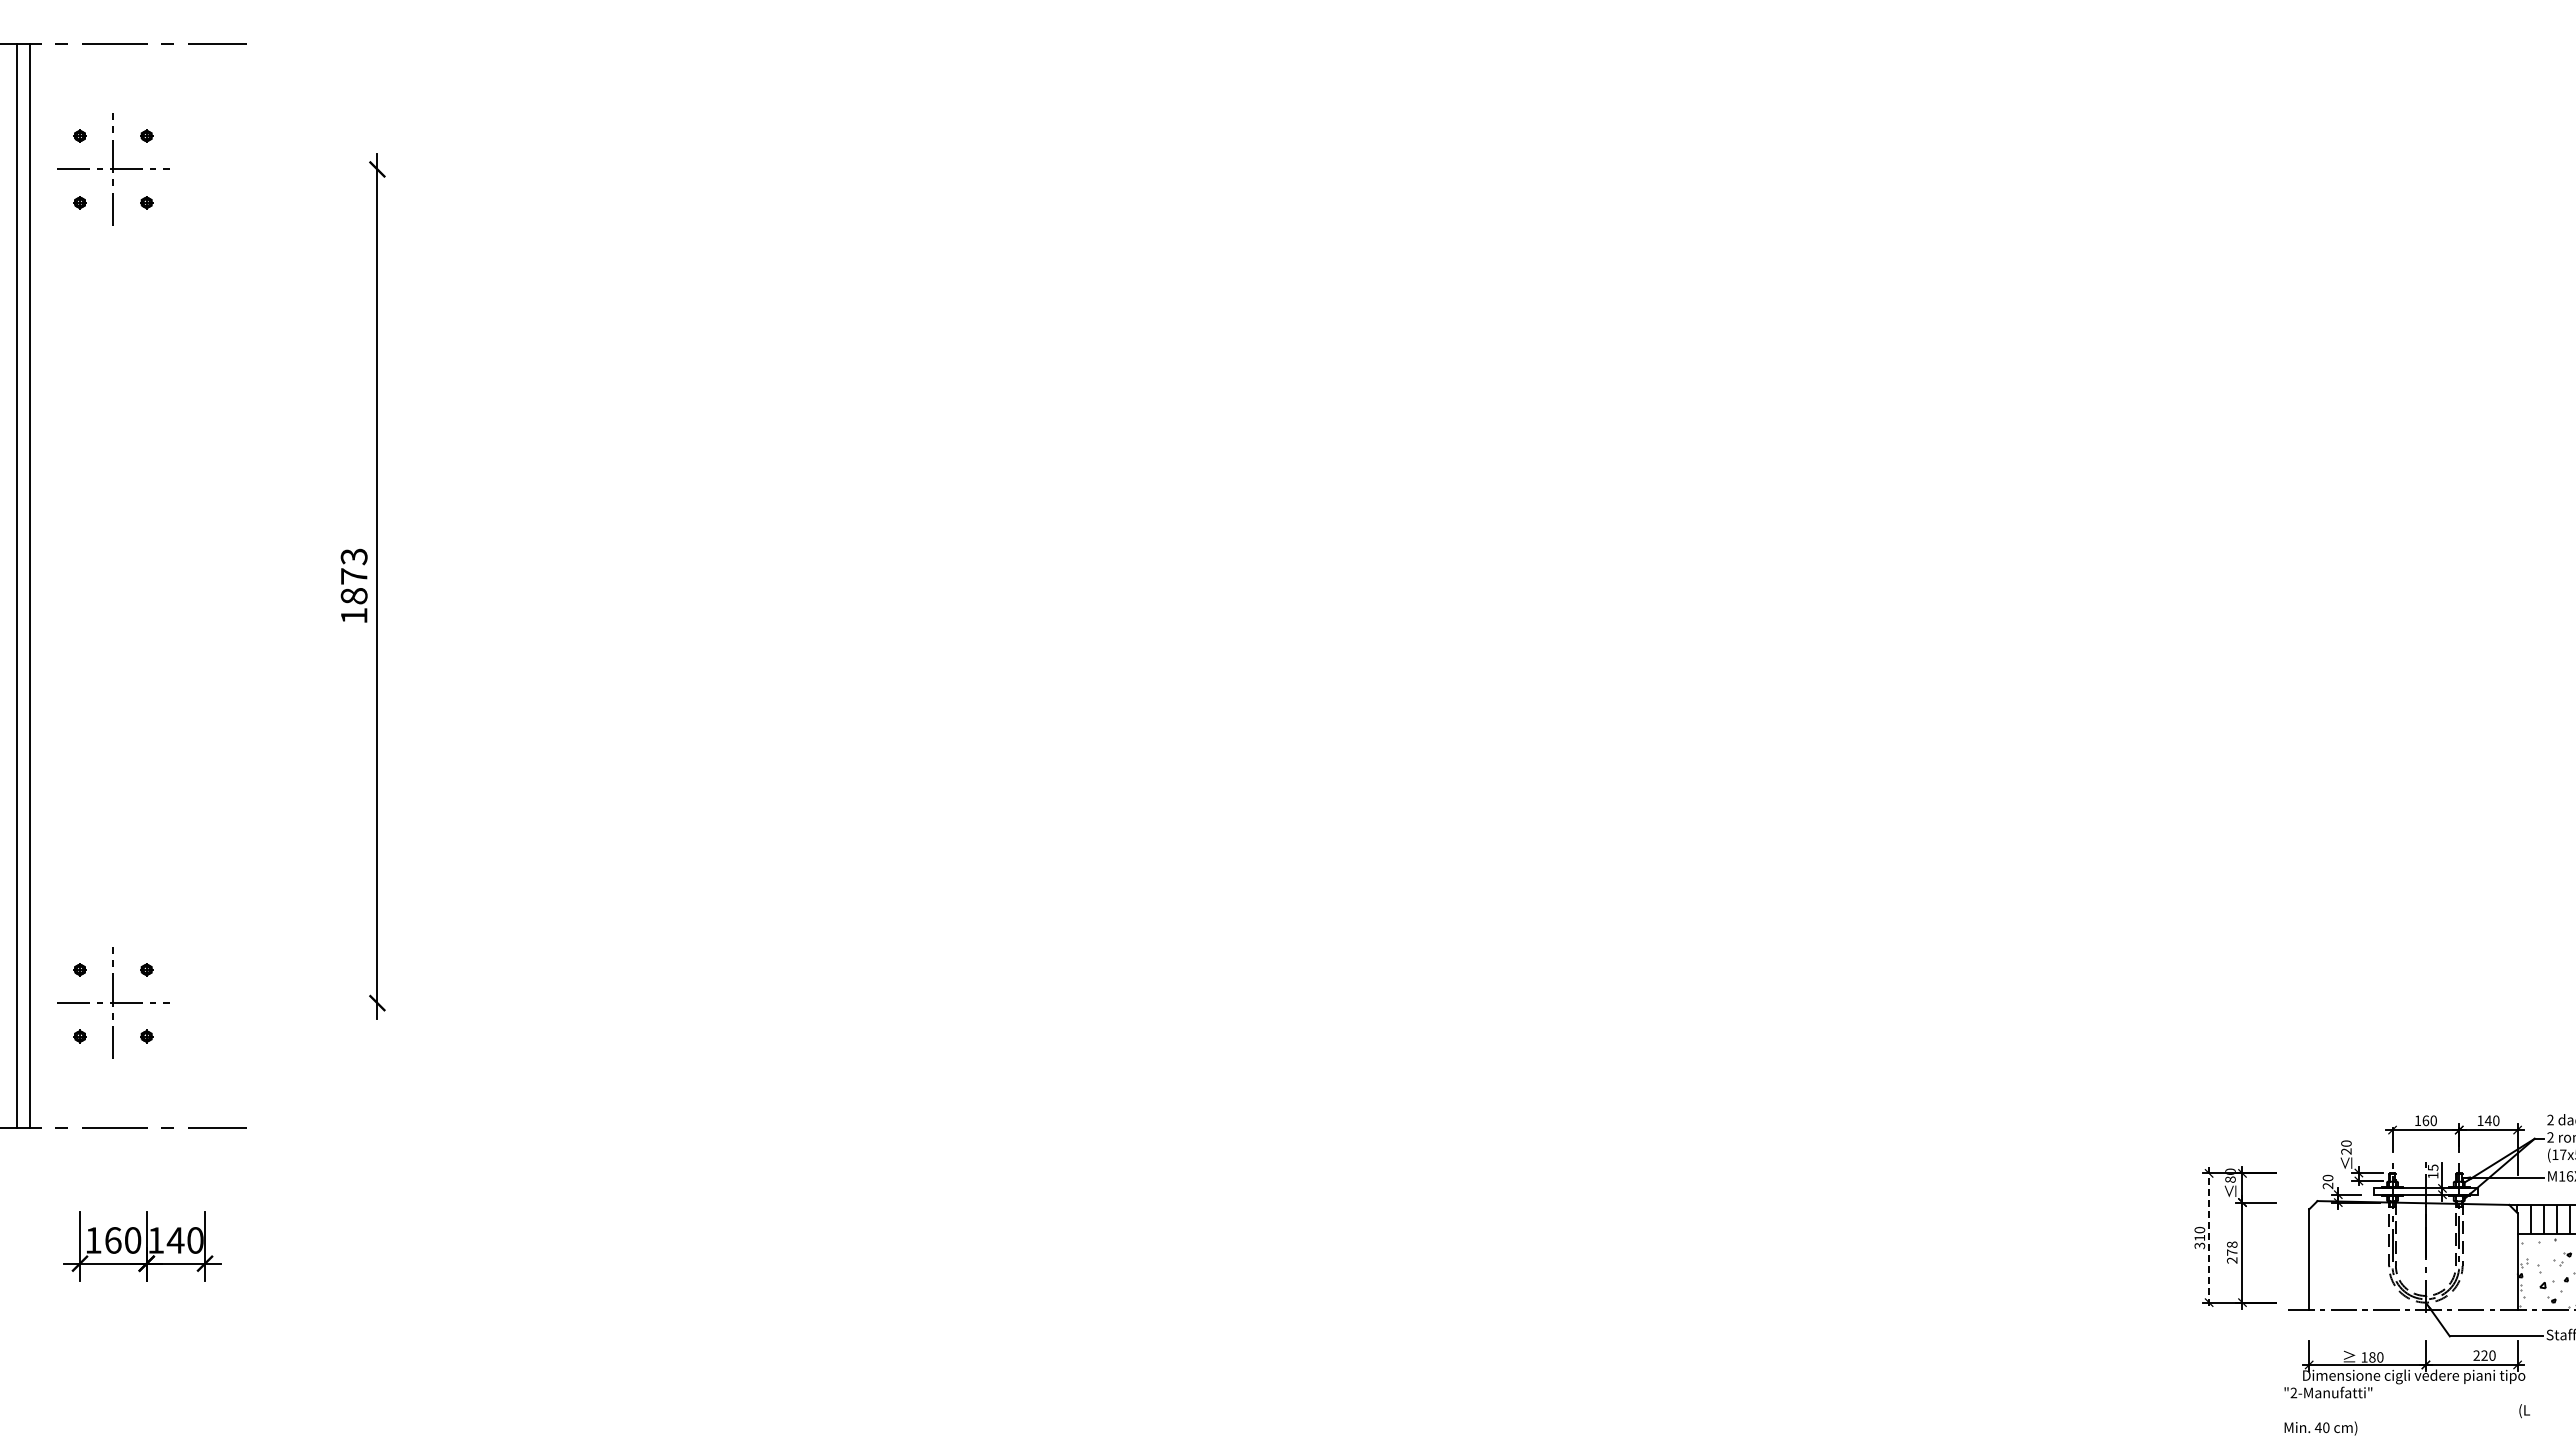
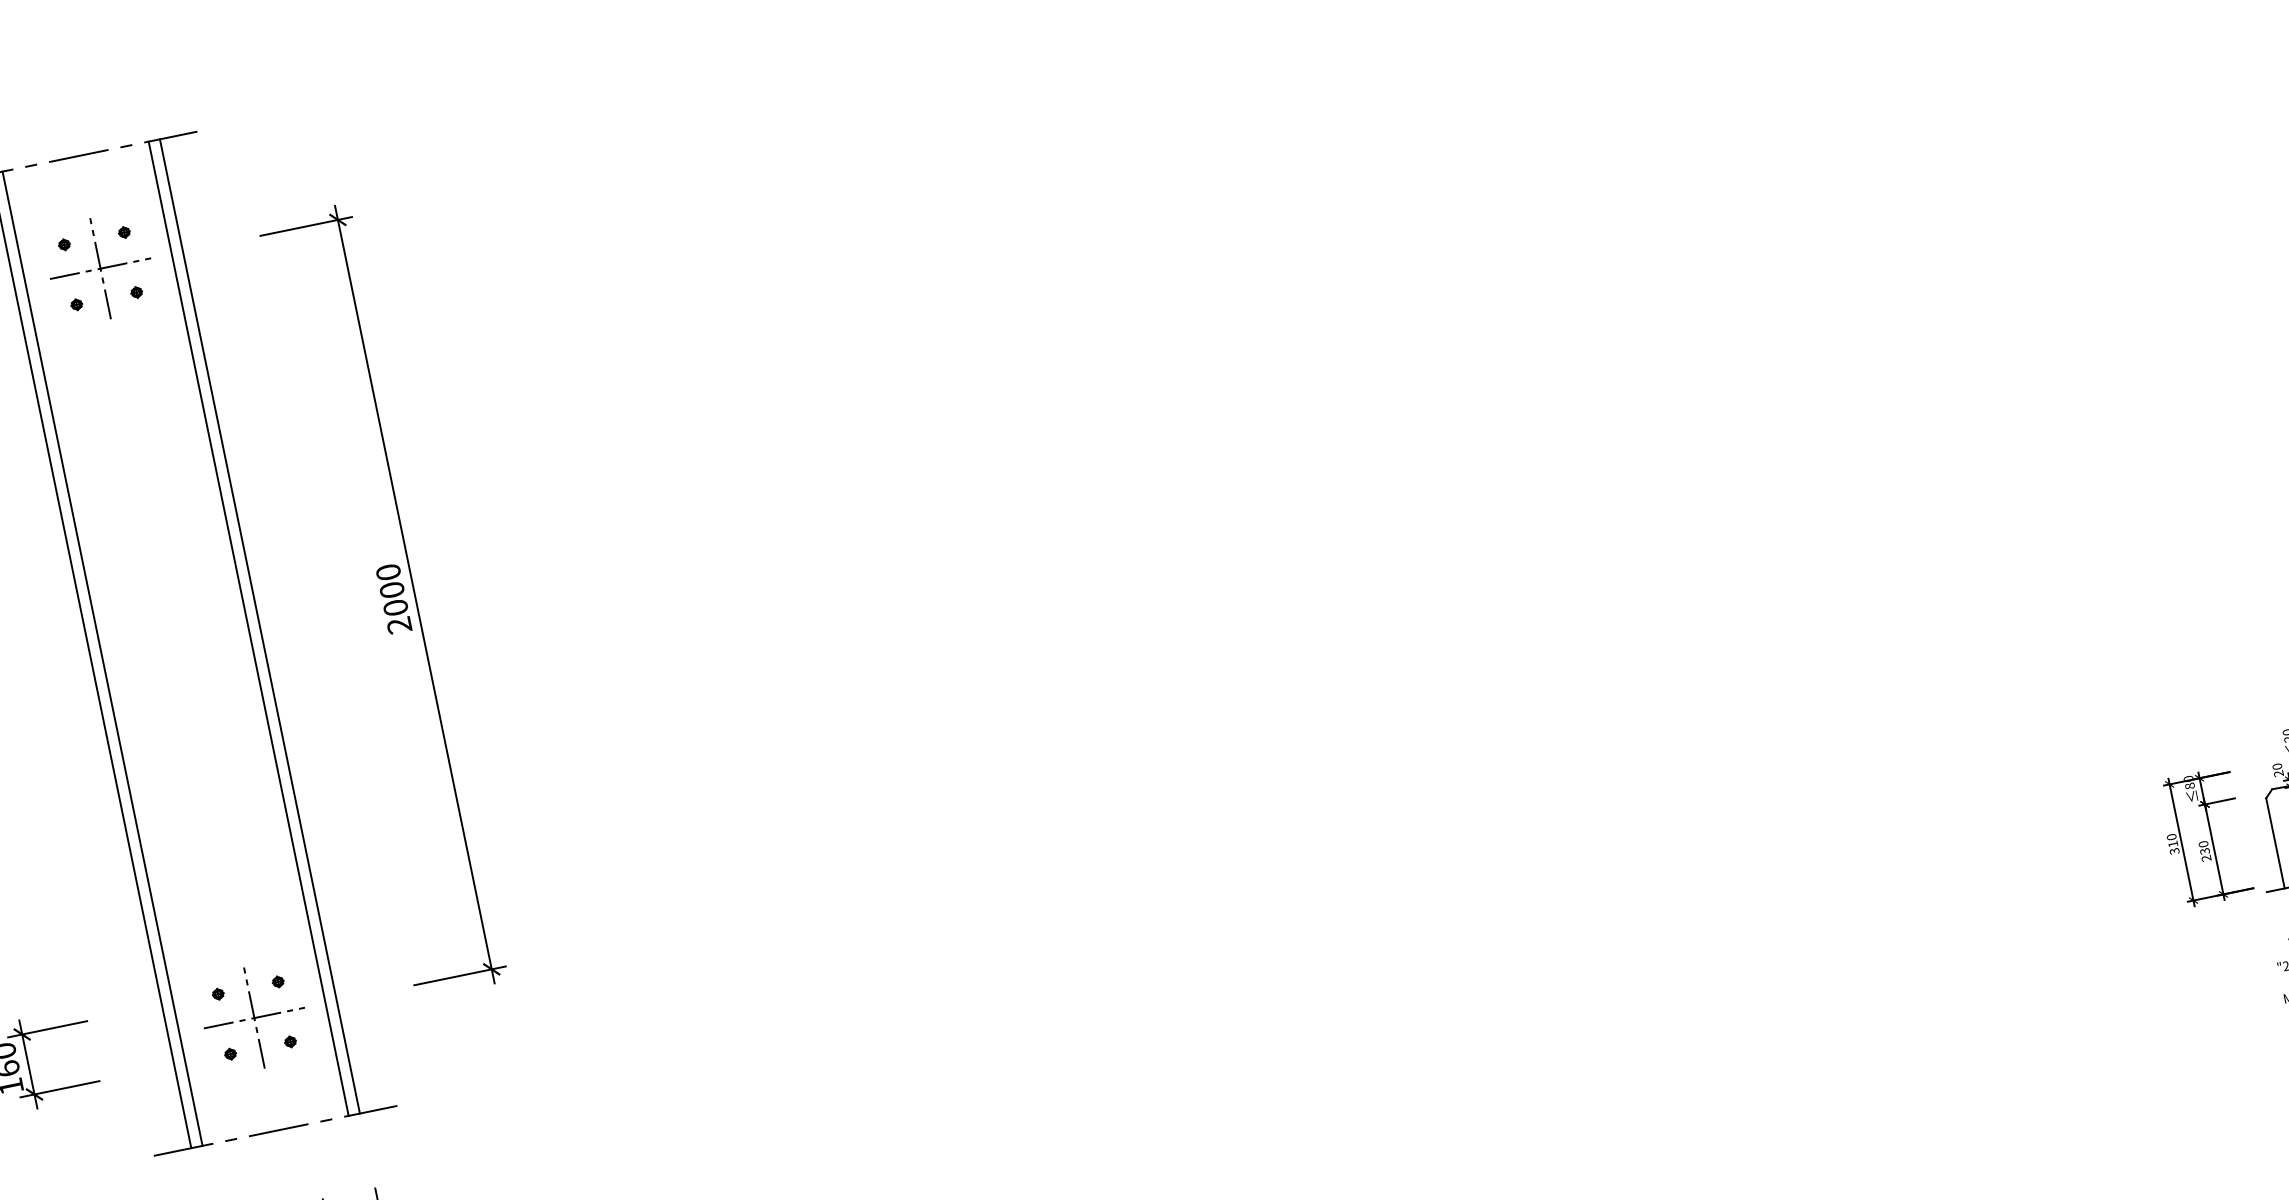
line: (342, 169) -> (306, 226), added
line: (192, 586) -> (248, 628), added
line: (205, 586) -> (260, 626), added
text: (353, 586) -> (393, 599), 1873 -> 2000
line: (342, 1003) -> (460, 976), added
line: (2209, 1238) -> (2181, 842), dashed -> solid
text: (2232, 1248) -> (2204, 847), 278 -> 230

